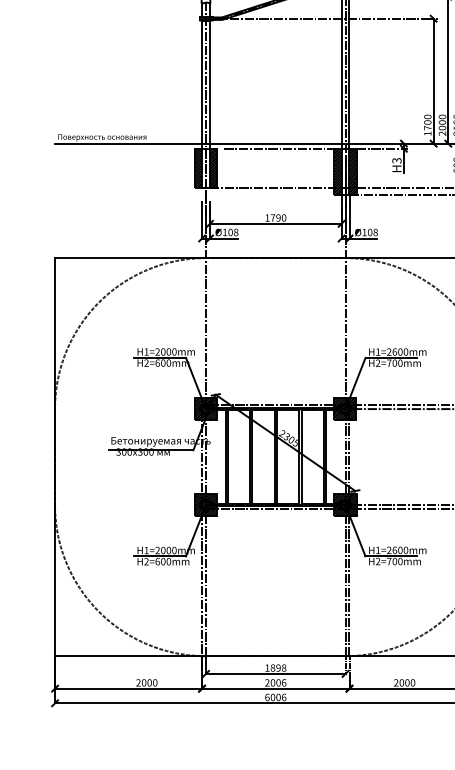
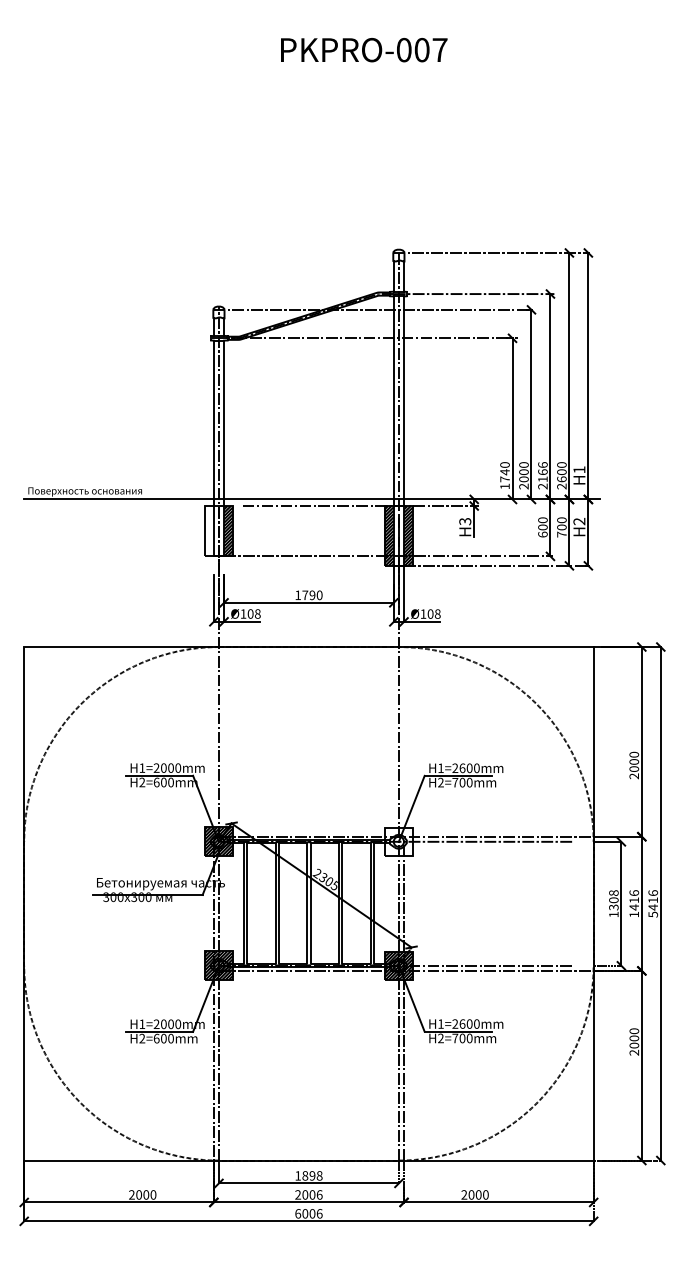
text: (427, 122) -> (504, 472), 1700 -> 1740
hatch: (197, 168) -> (208, 531), removed
hatch: (345, 408) -> (398, 841), removed

